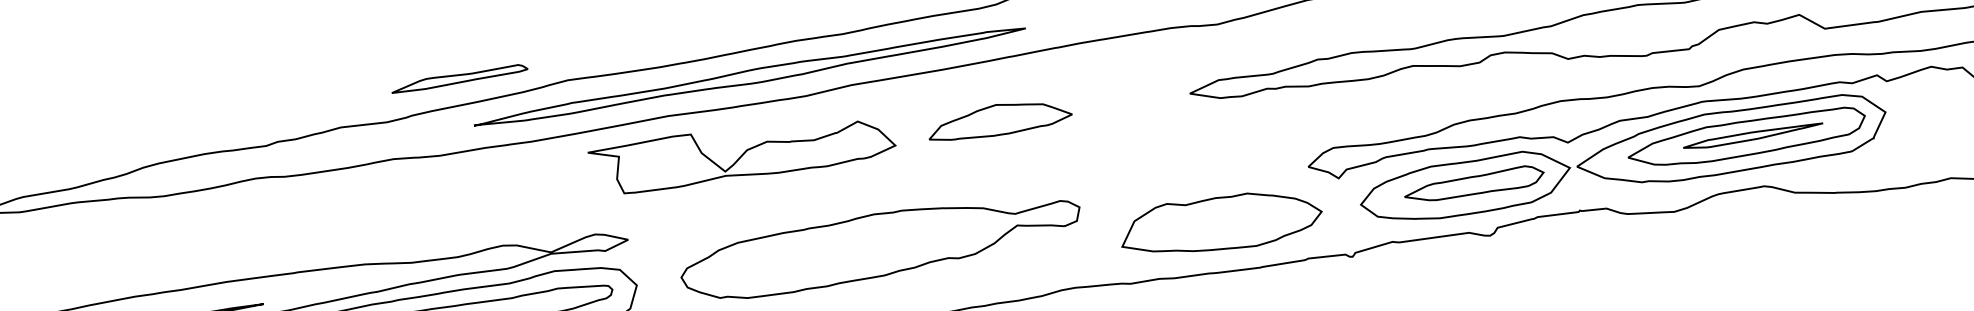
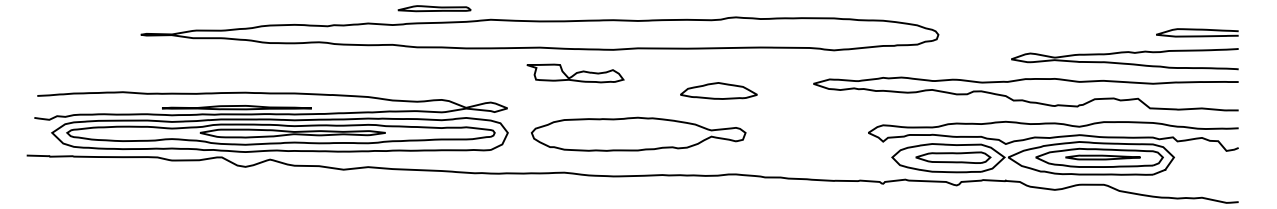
part: (749, 76) -> (585, 34), removed
part: (998, 119) -> (718, 90), moved
part: (743, 152) -> (575, 73), size x0.6
part: (1220, 223) -> (817, 154), removed

